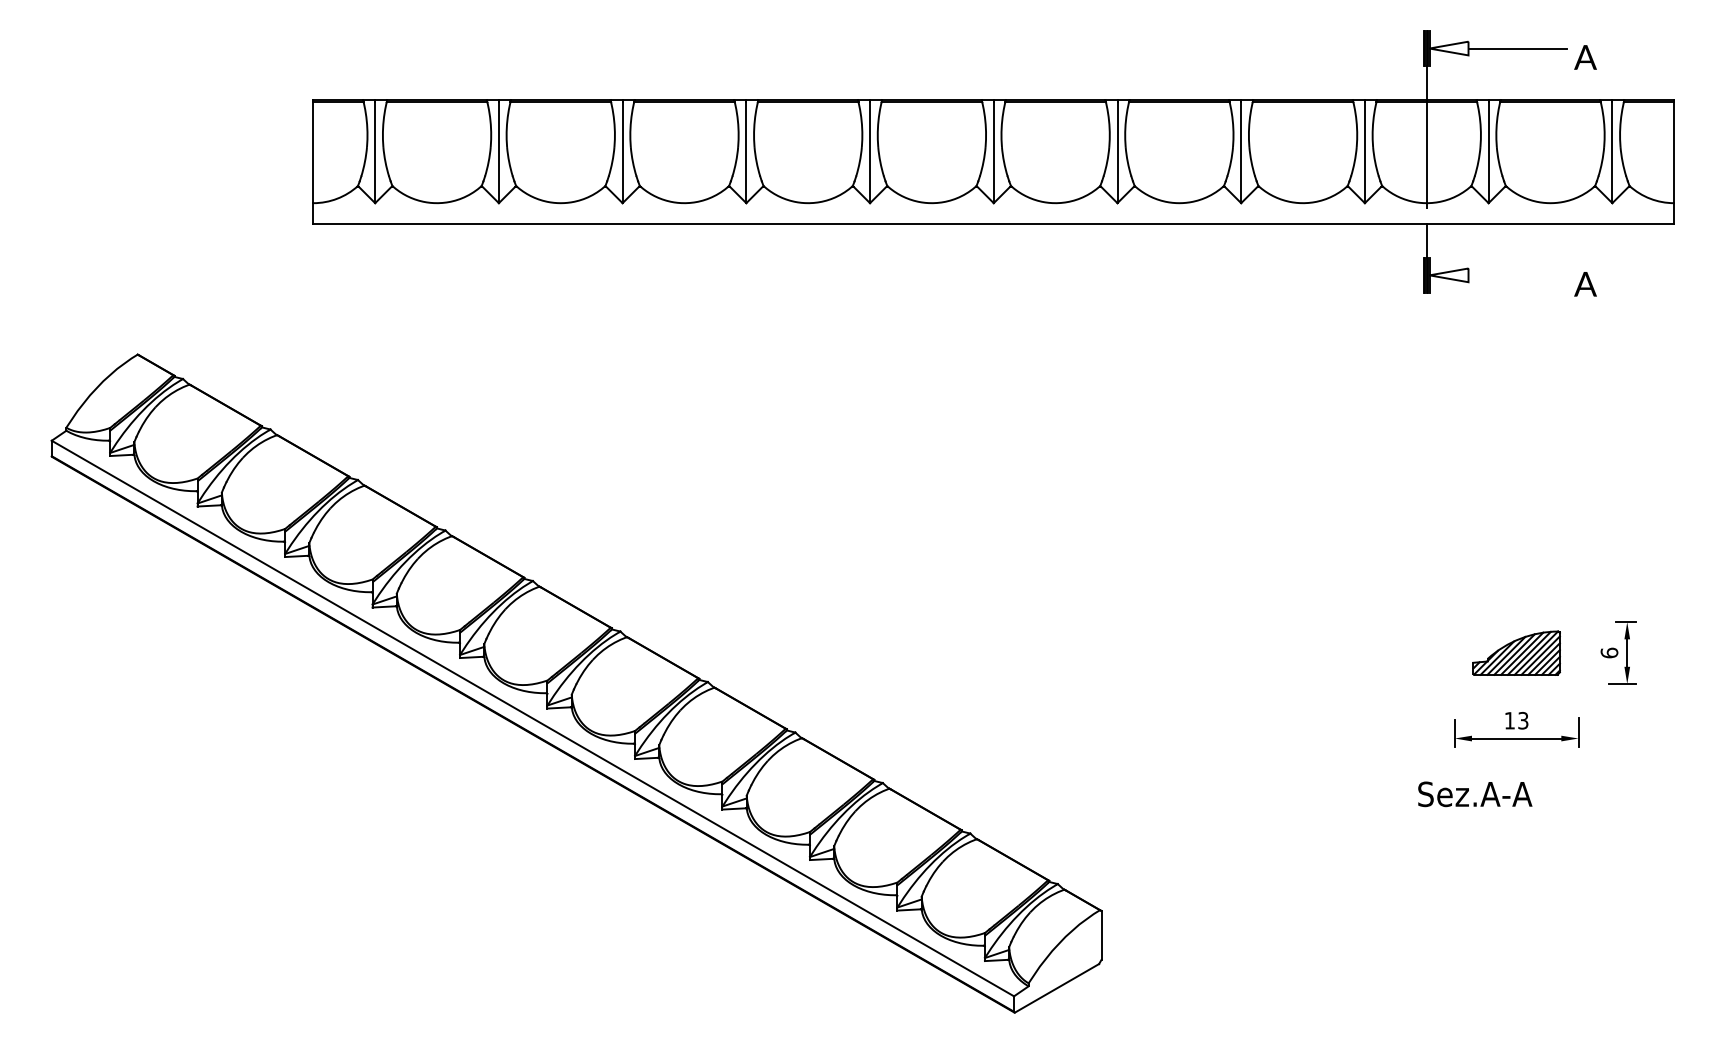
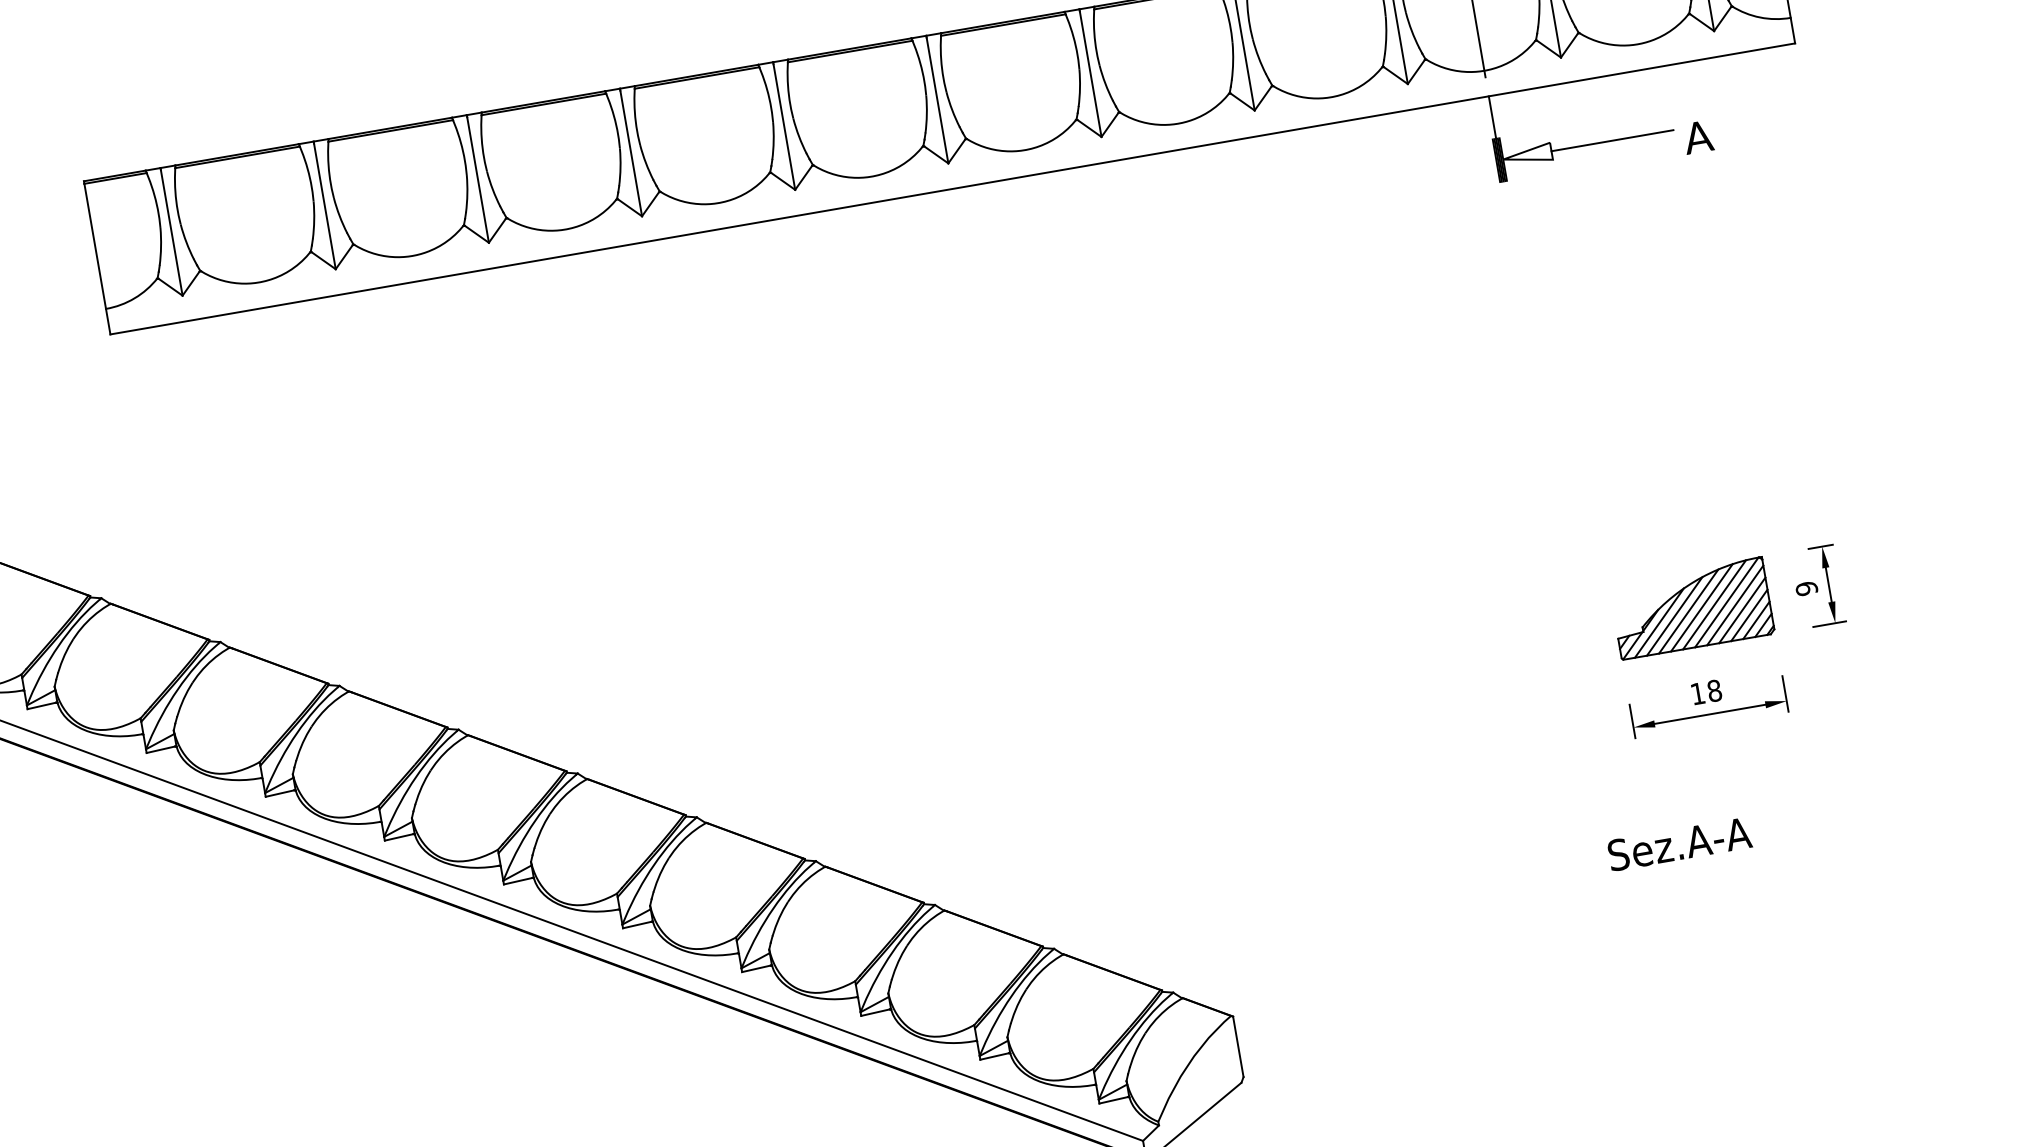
line: (1517, 275) -> (1612, 140), added
text: (1609, 652) -> (1806, 587), 6 -> 9
part: (1516, 653) -> (1691, 609), size x1.43
text: (1523, 720) -> (1714, 690), 13 -> 18
text: (1475, 794) -> (1680, 844), moved

